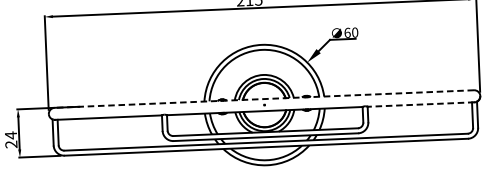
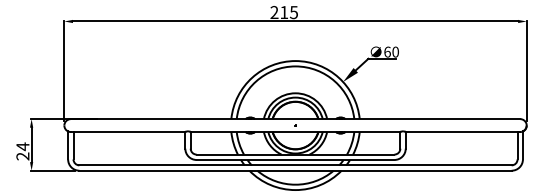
line: (264, 99) -> (295, 119), dashed -> solid
line: (420, 105) -> (462, 132), dashed -> solid

